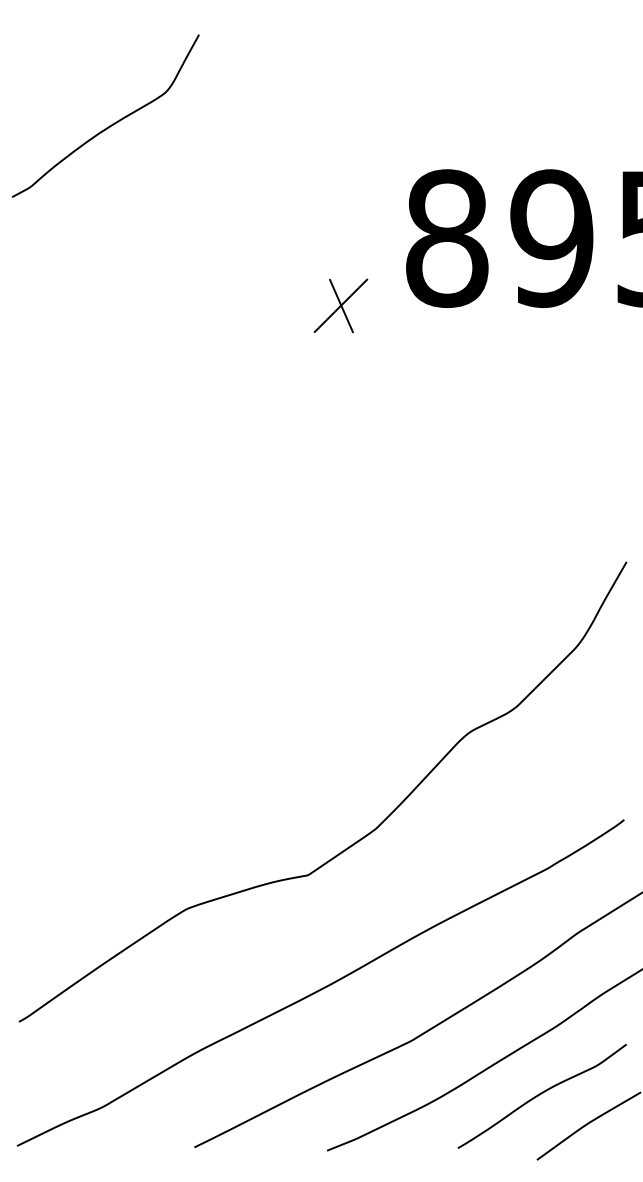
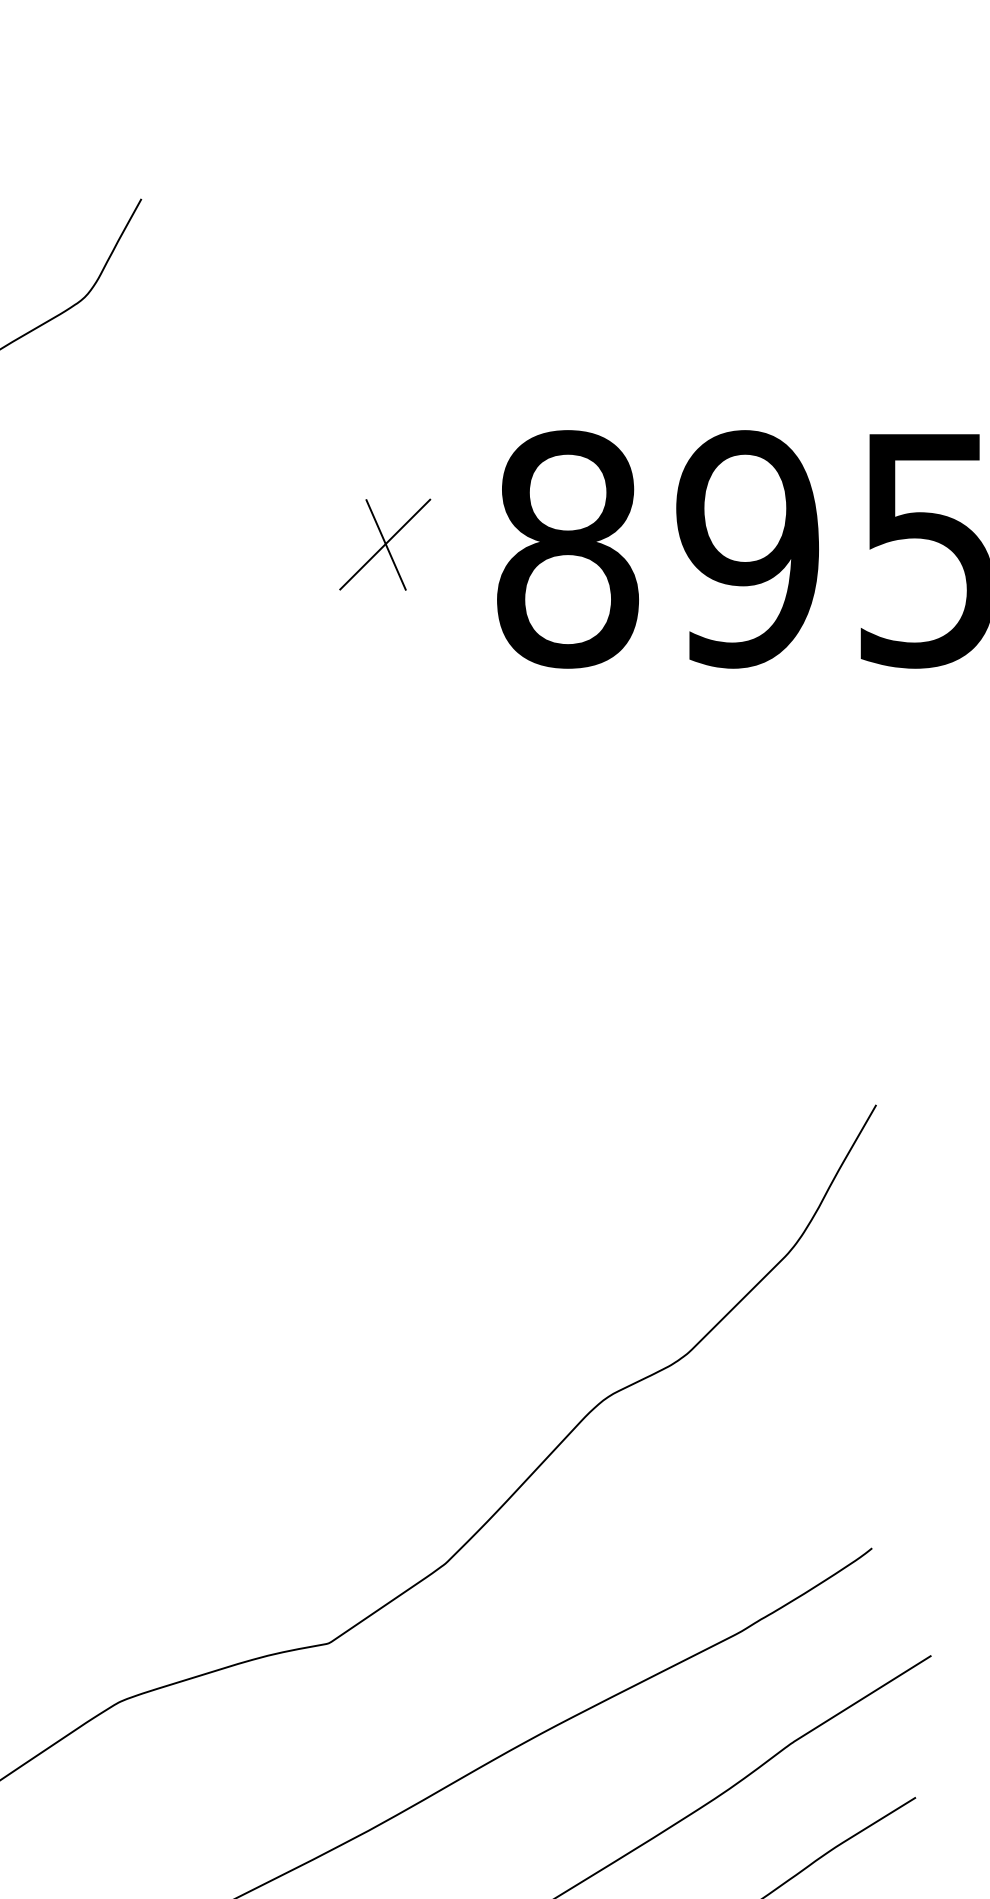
part: (340, 305) -> (384, 543), moved

